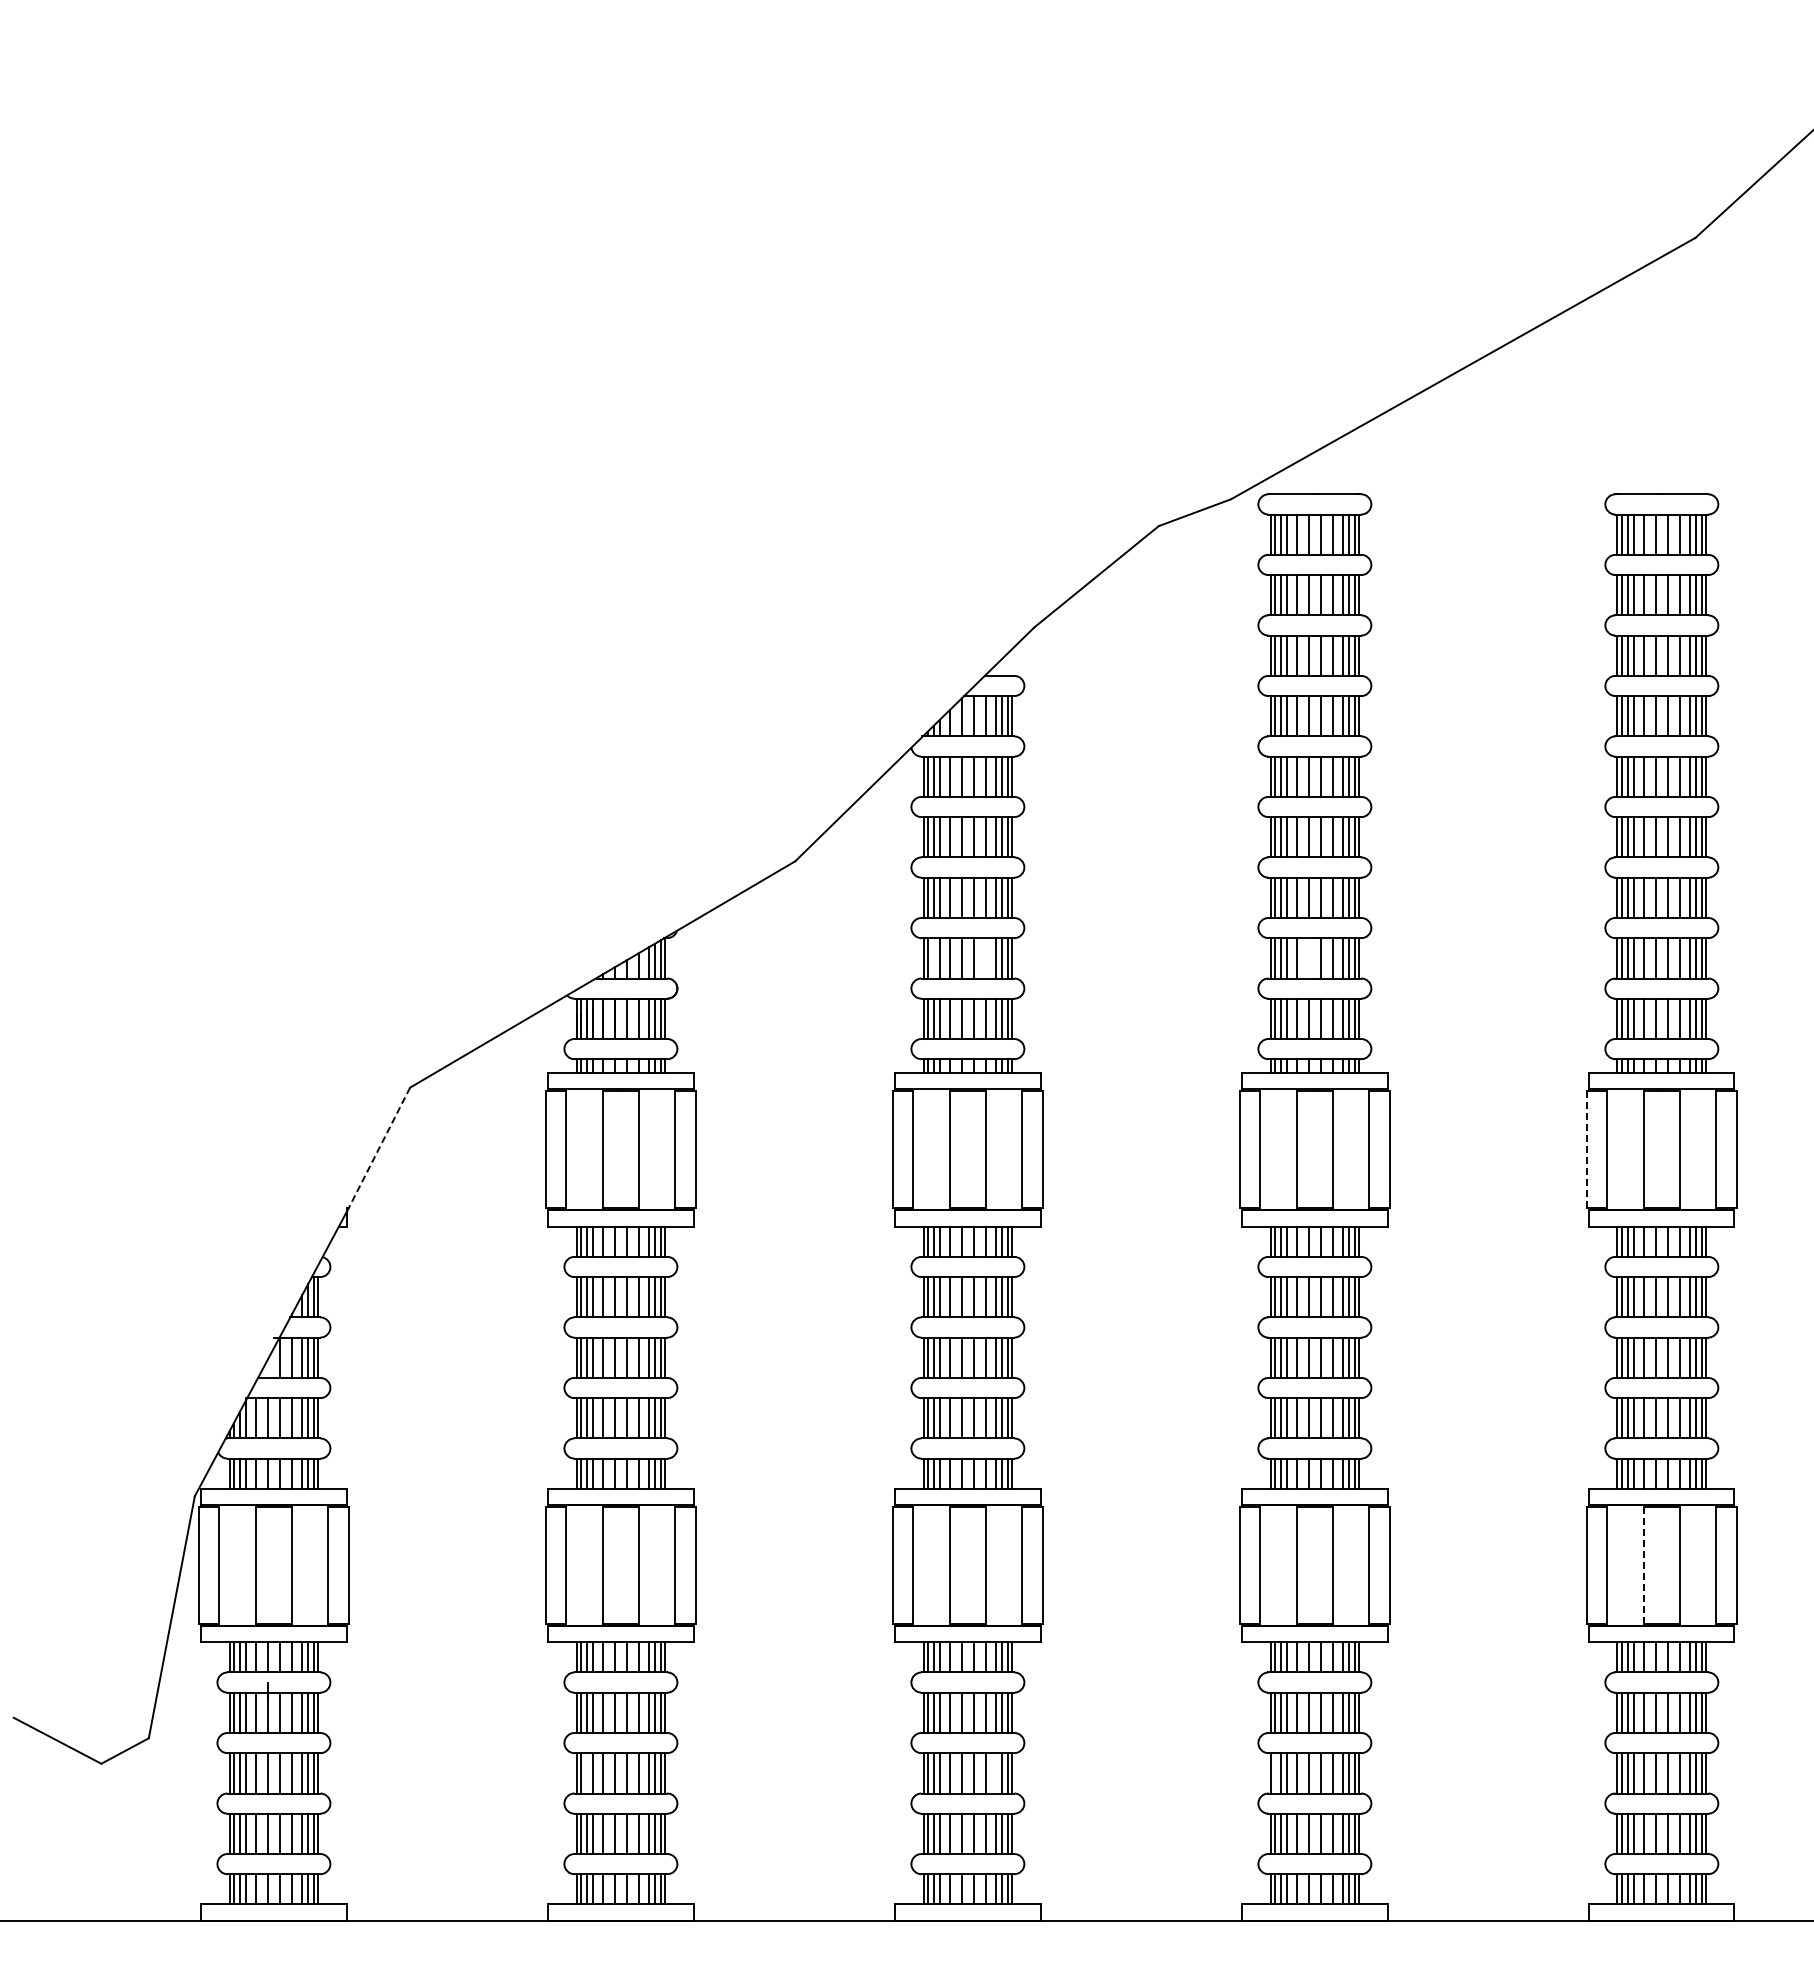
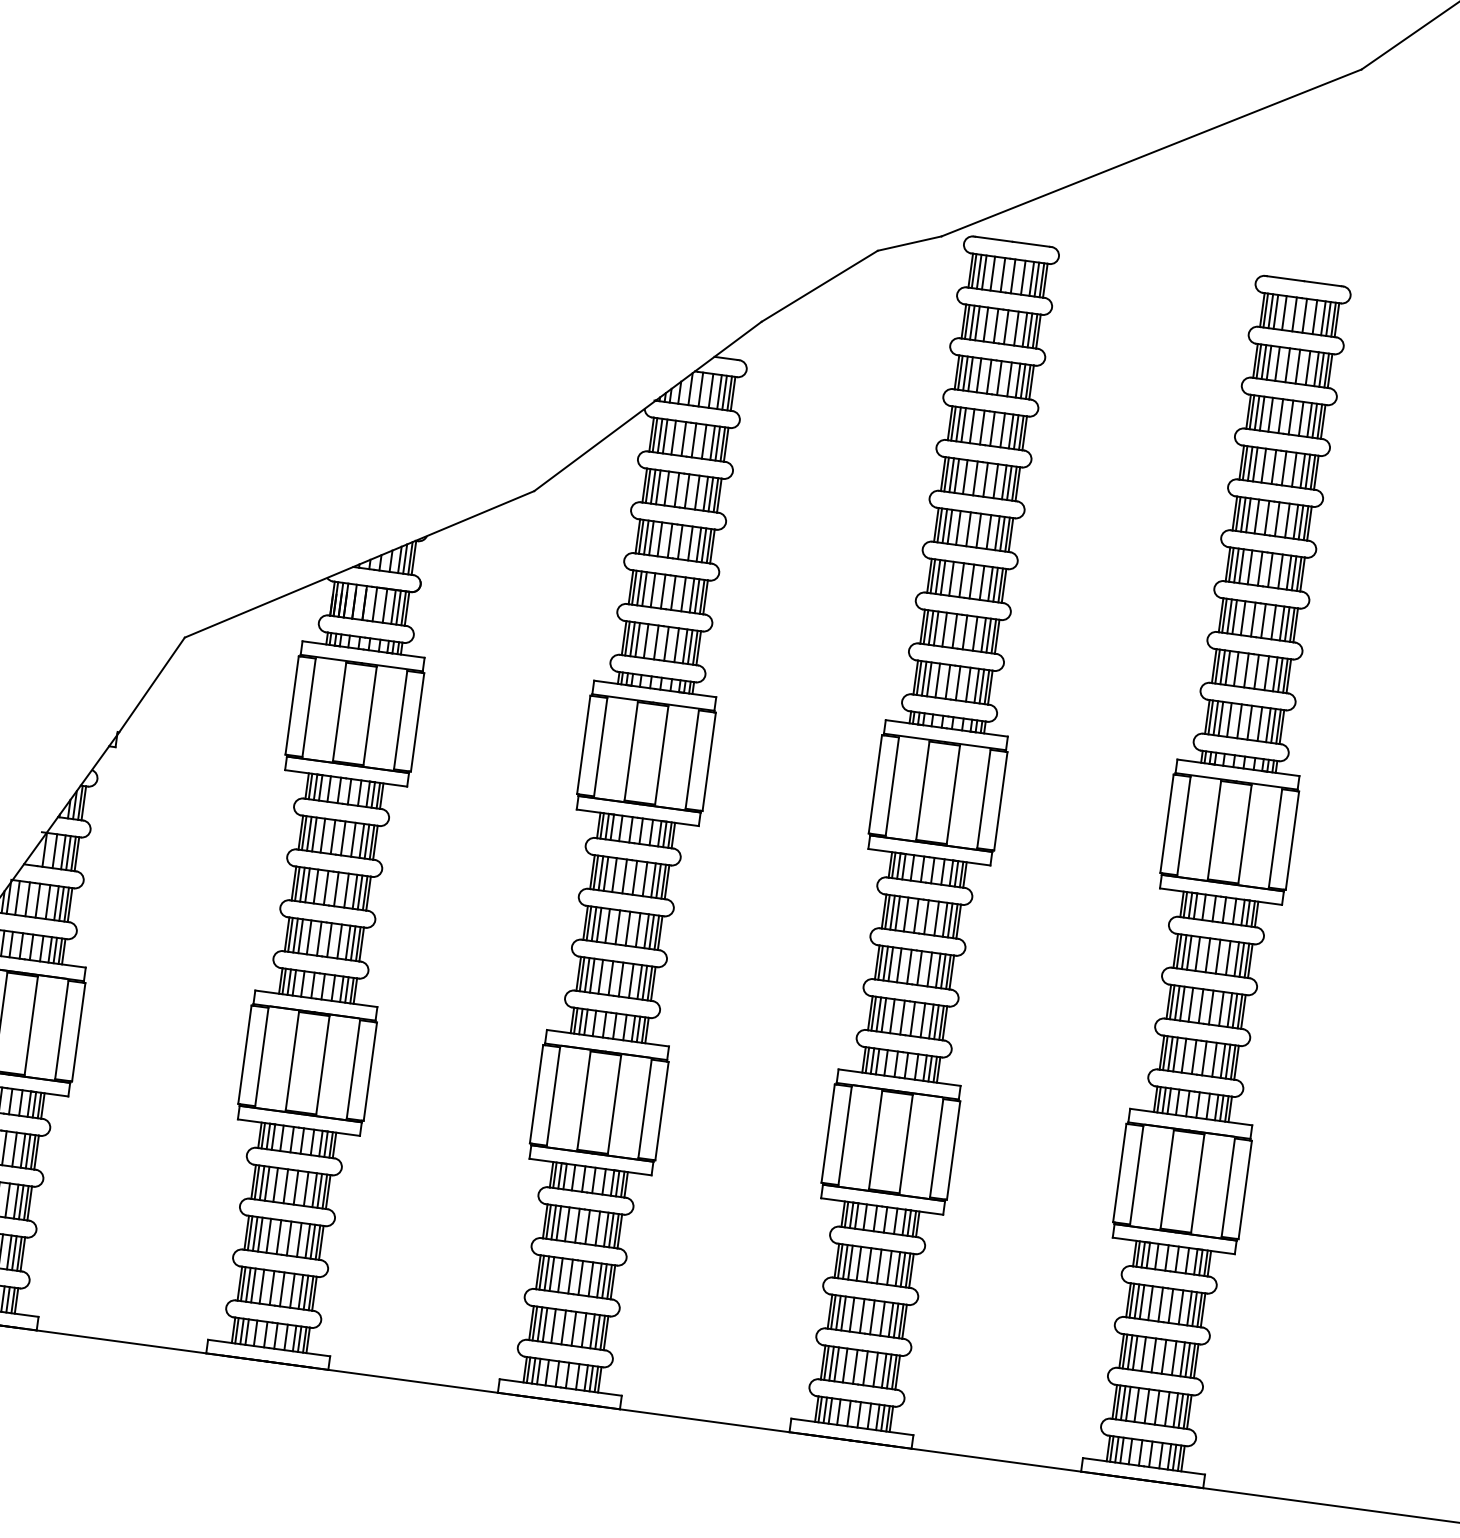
line: (933, 958) -> (639, 588), added
line: (986, 958) -> (683, 594), added
line: (1308, 958) -> (954, 631), added
line: (379, 1148) -> (152, 685), dashed -> solid
line: (1587, 1149) -> (1167, 823), dashed -> solid
line: (1643, 1565) -> (1167, 1179), dashed -> solid
line: (586, 1773) -> (255, 1234), added
line: (996, 1773) -> (599, 1280), added
line: (1274, 1773) -> (833, 1312), added

